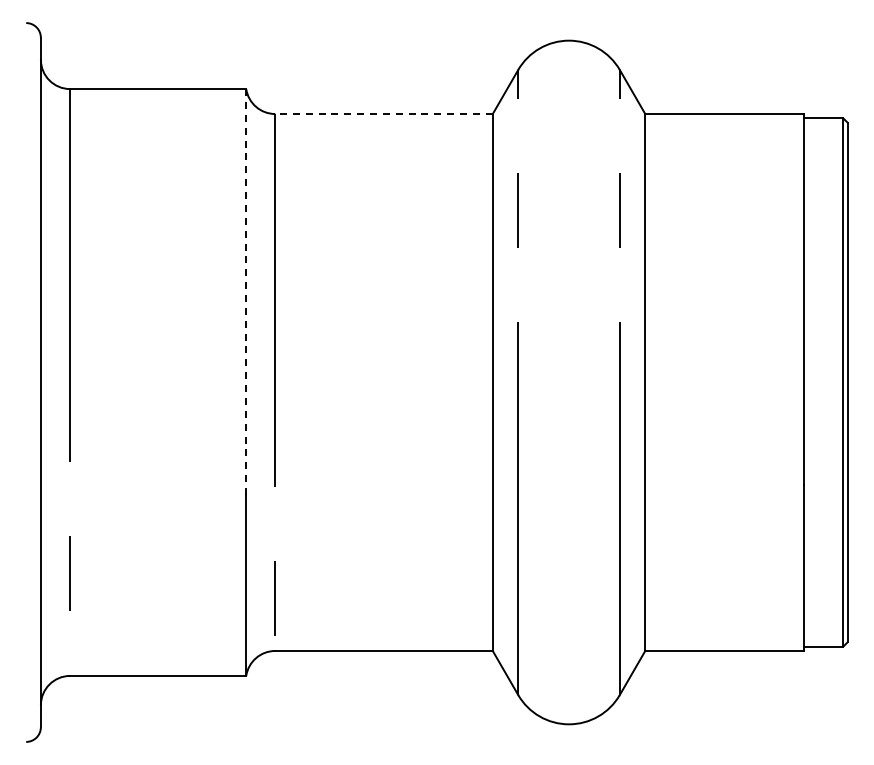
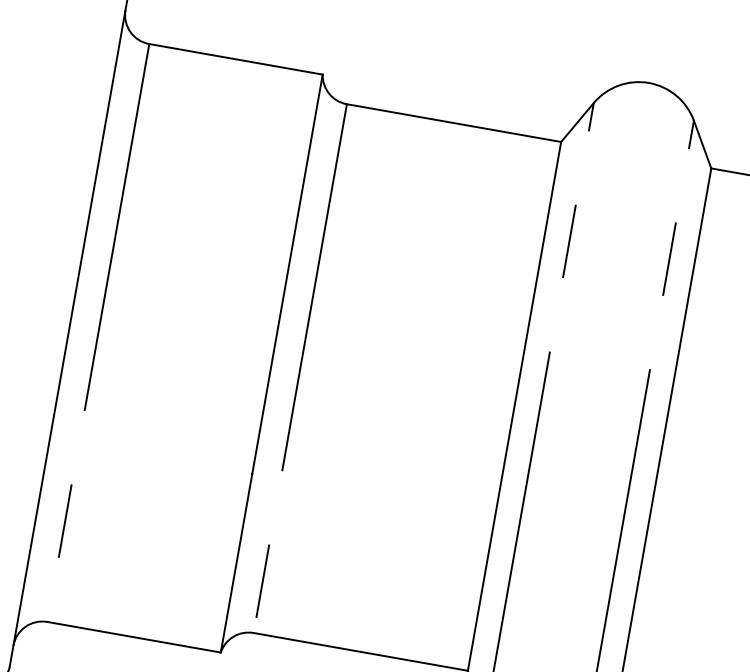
line: (384, 114) -> (454, 123), dashed -> solid
line: (246, 291) -> (287, 273), dashed -> solid

